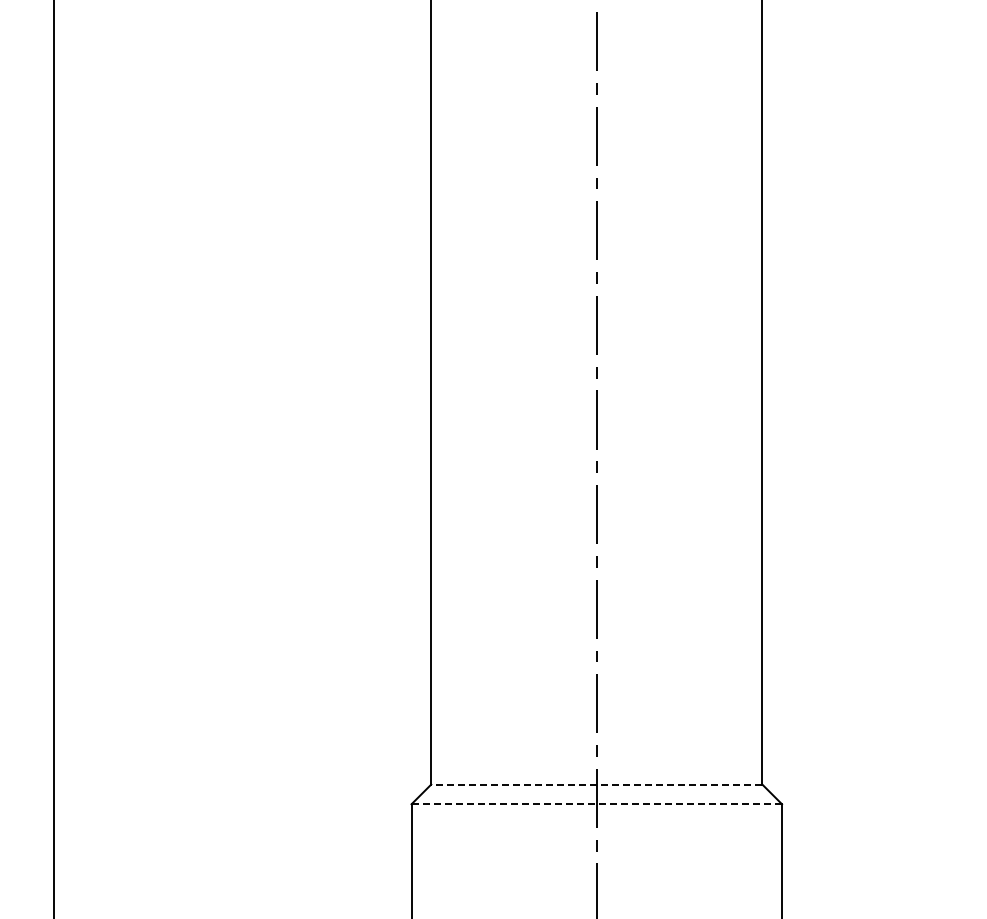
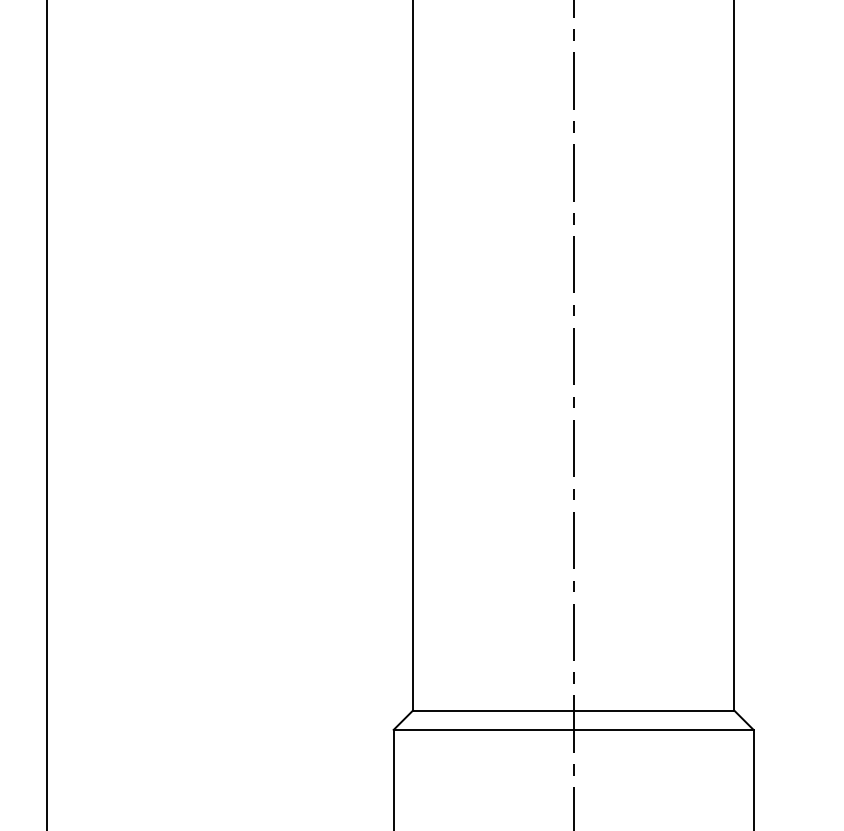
line: (596, 784) -> (573, 710), dashed -> solid
line: (597, 804) -> (574, 730), dashed -> solid

